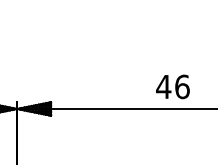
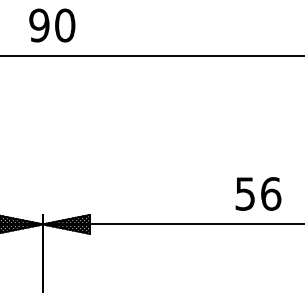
text: (163, 86) -> (244, 193), 46 -> 56

